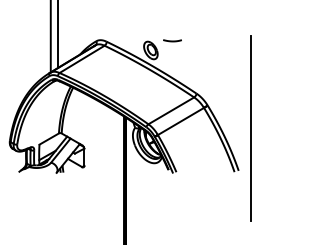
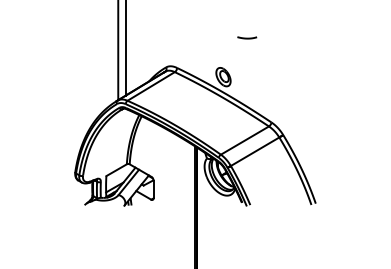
line: (172, 40) -> (247, 37), moved
line: (250, 127) -> (328, 158), removed

